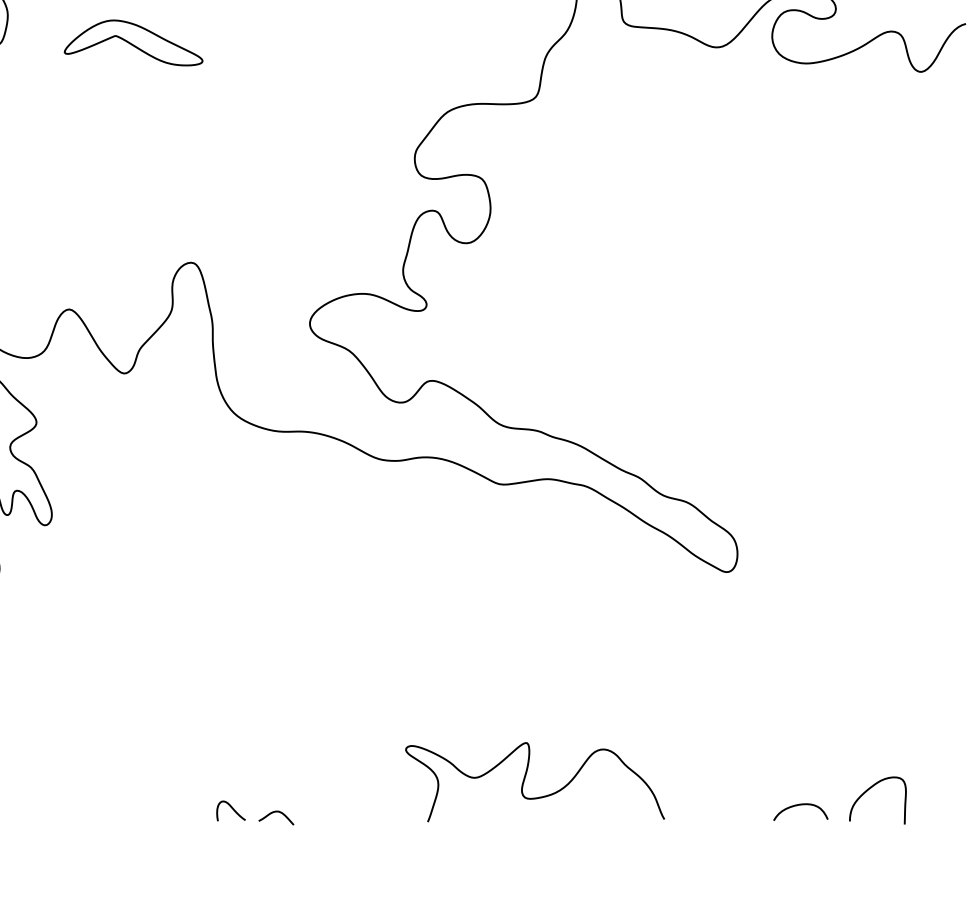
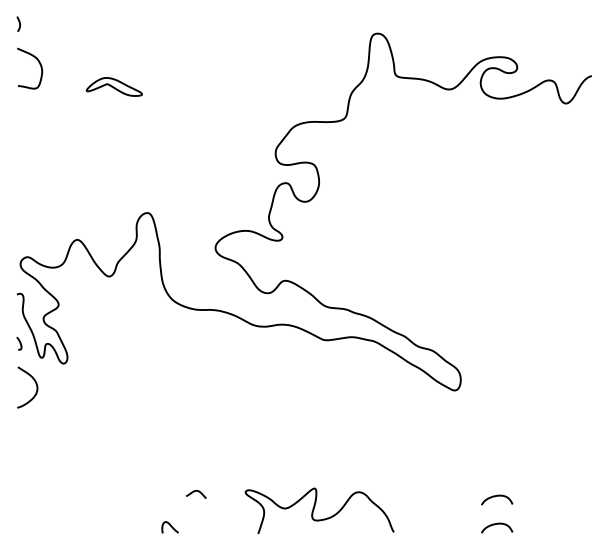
part: (133, 42) -> (114, 86), size x0.7
curve: (801, 756) -> (497, 496), added
curve: (526, 781) -> (314, 510), moved
curve: (871, 790) -> (537, 515), removed
curve: (276, 812) -> (196, 491), moved

